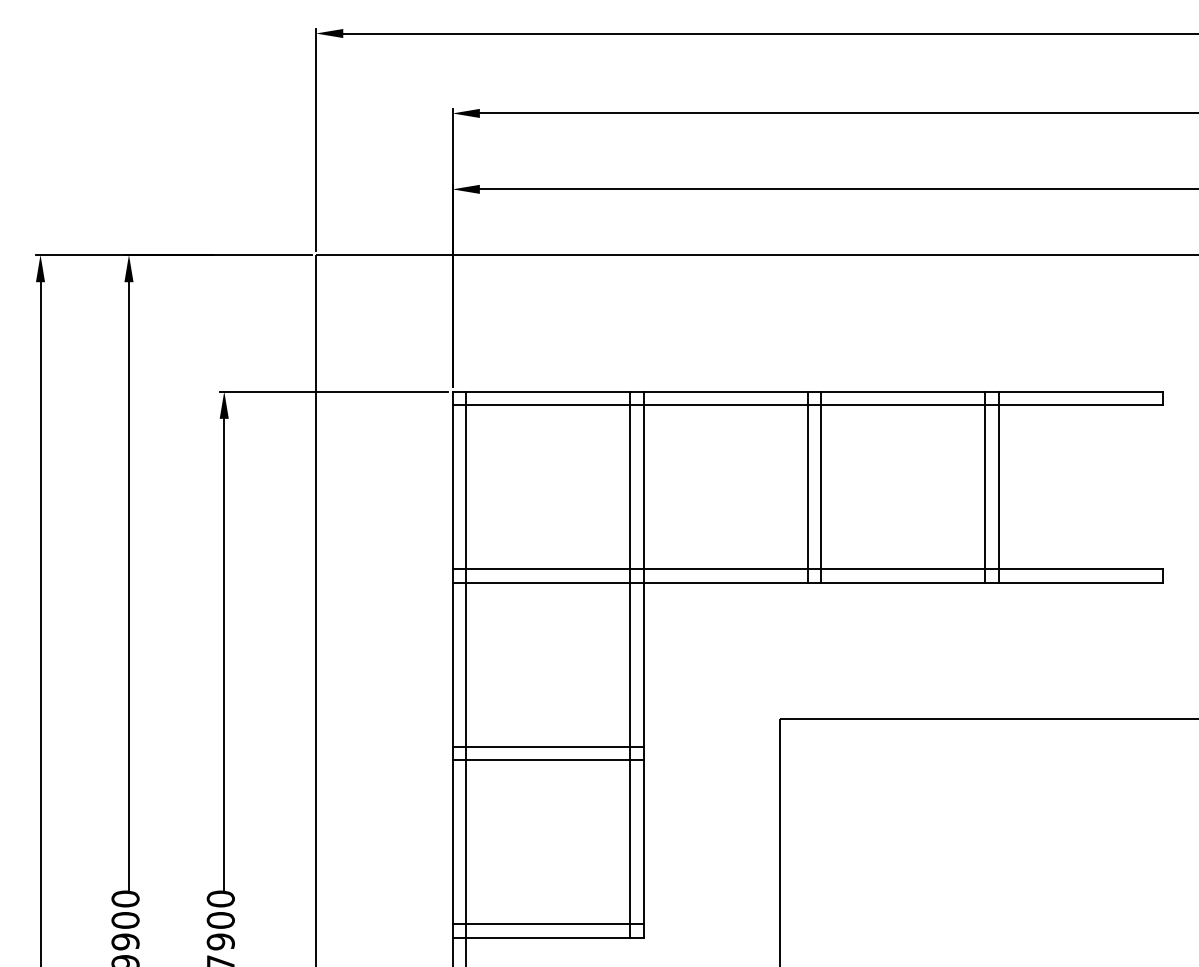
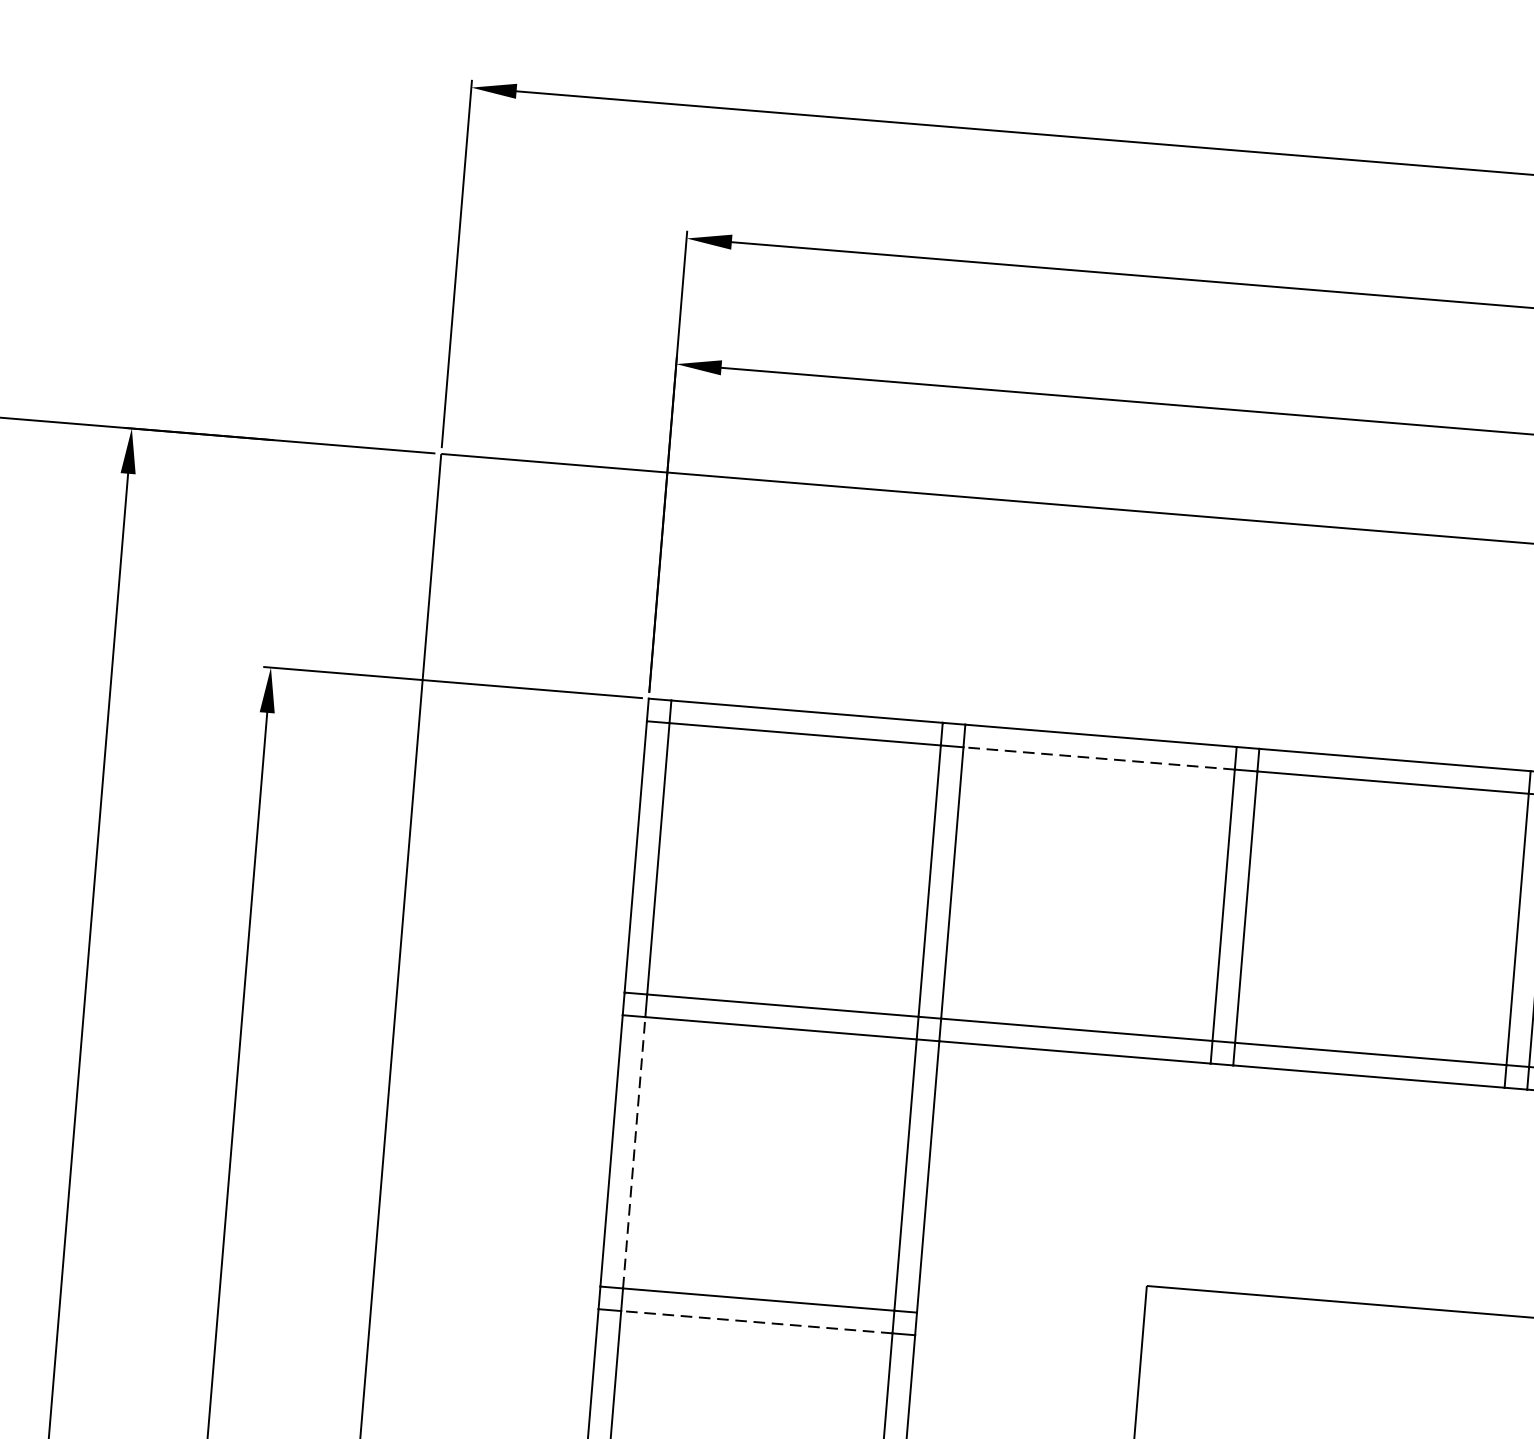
line: (725, 405) -> (1098, 758), solid -> dashed
line: (466, 664) -> (634, 1152), solid -> dashed
line: (548, 760) -> (757, 1322), solid -> dashed

